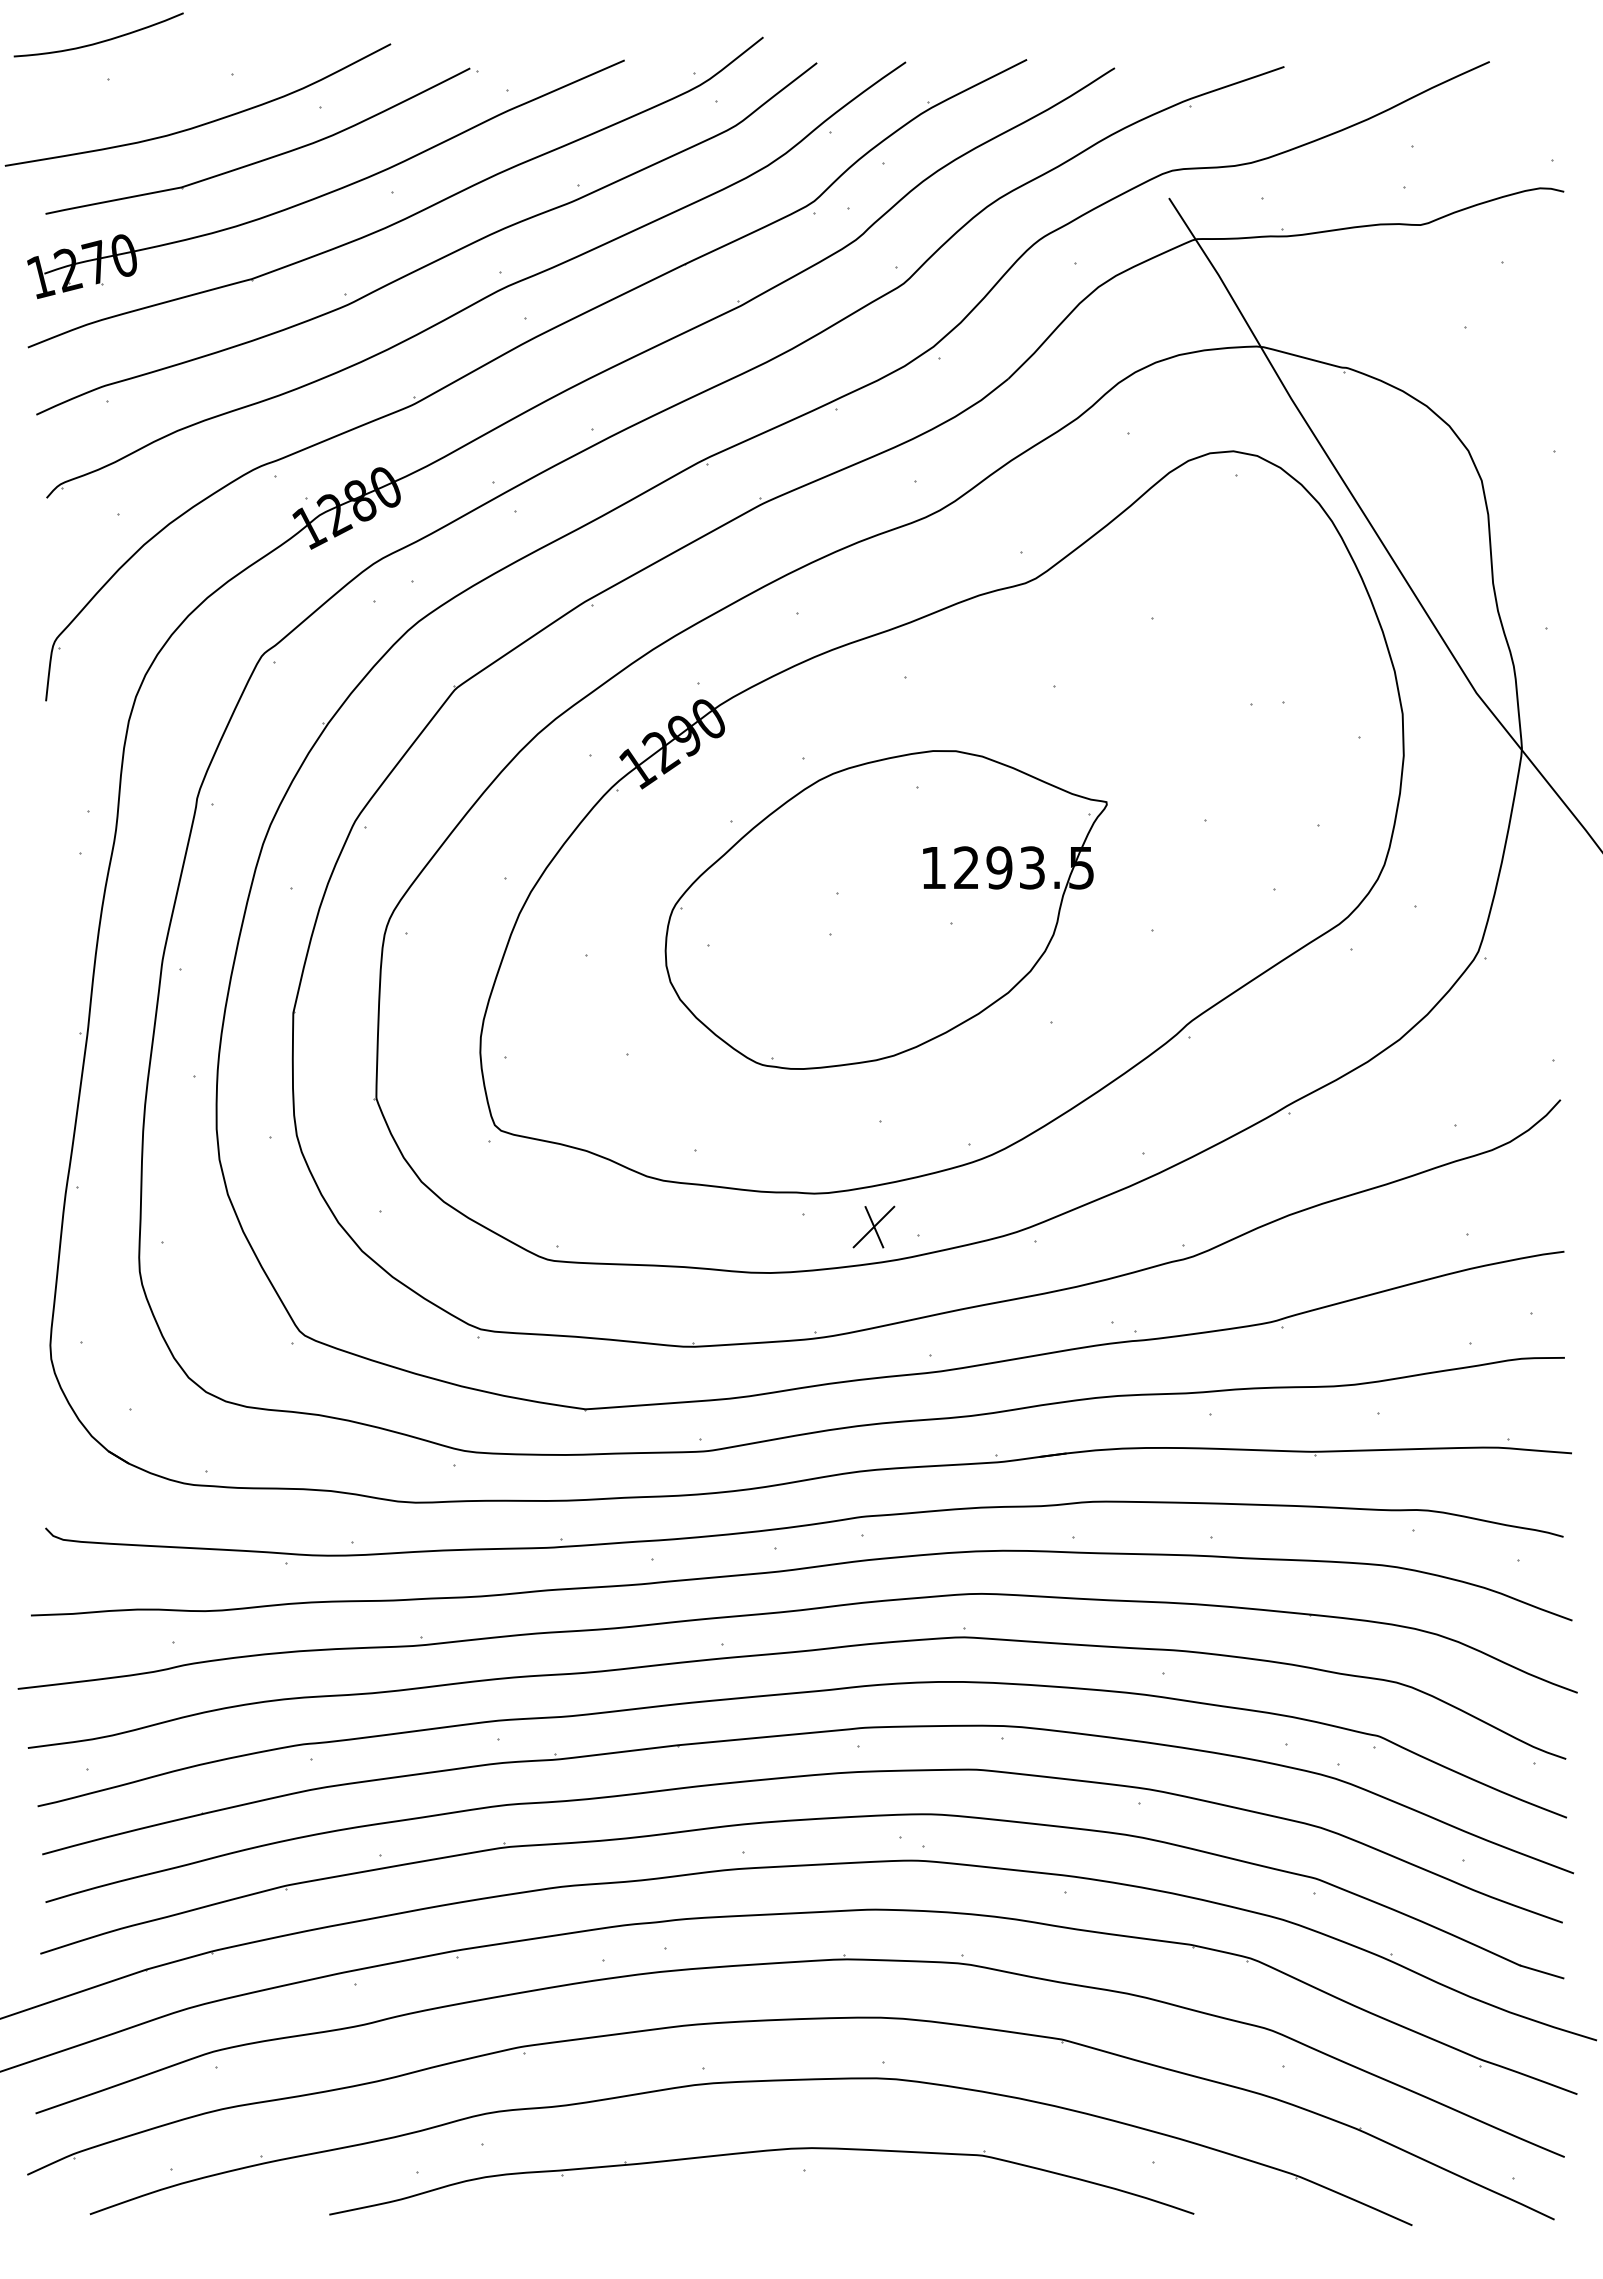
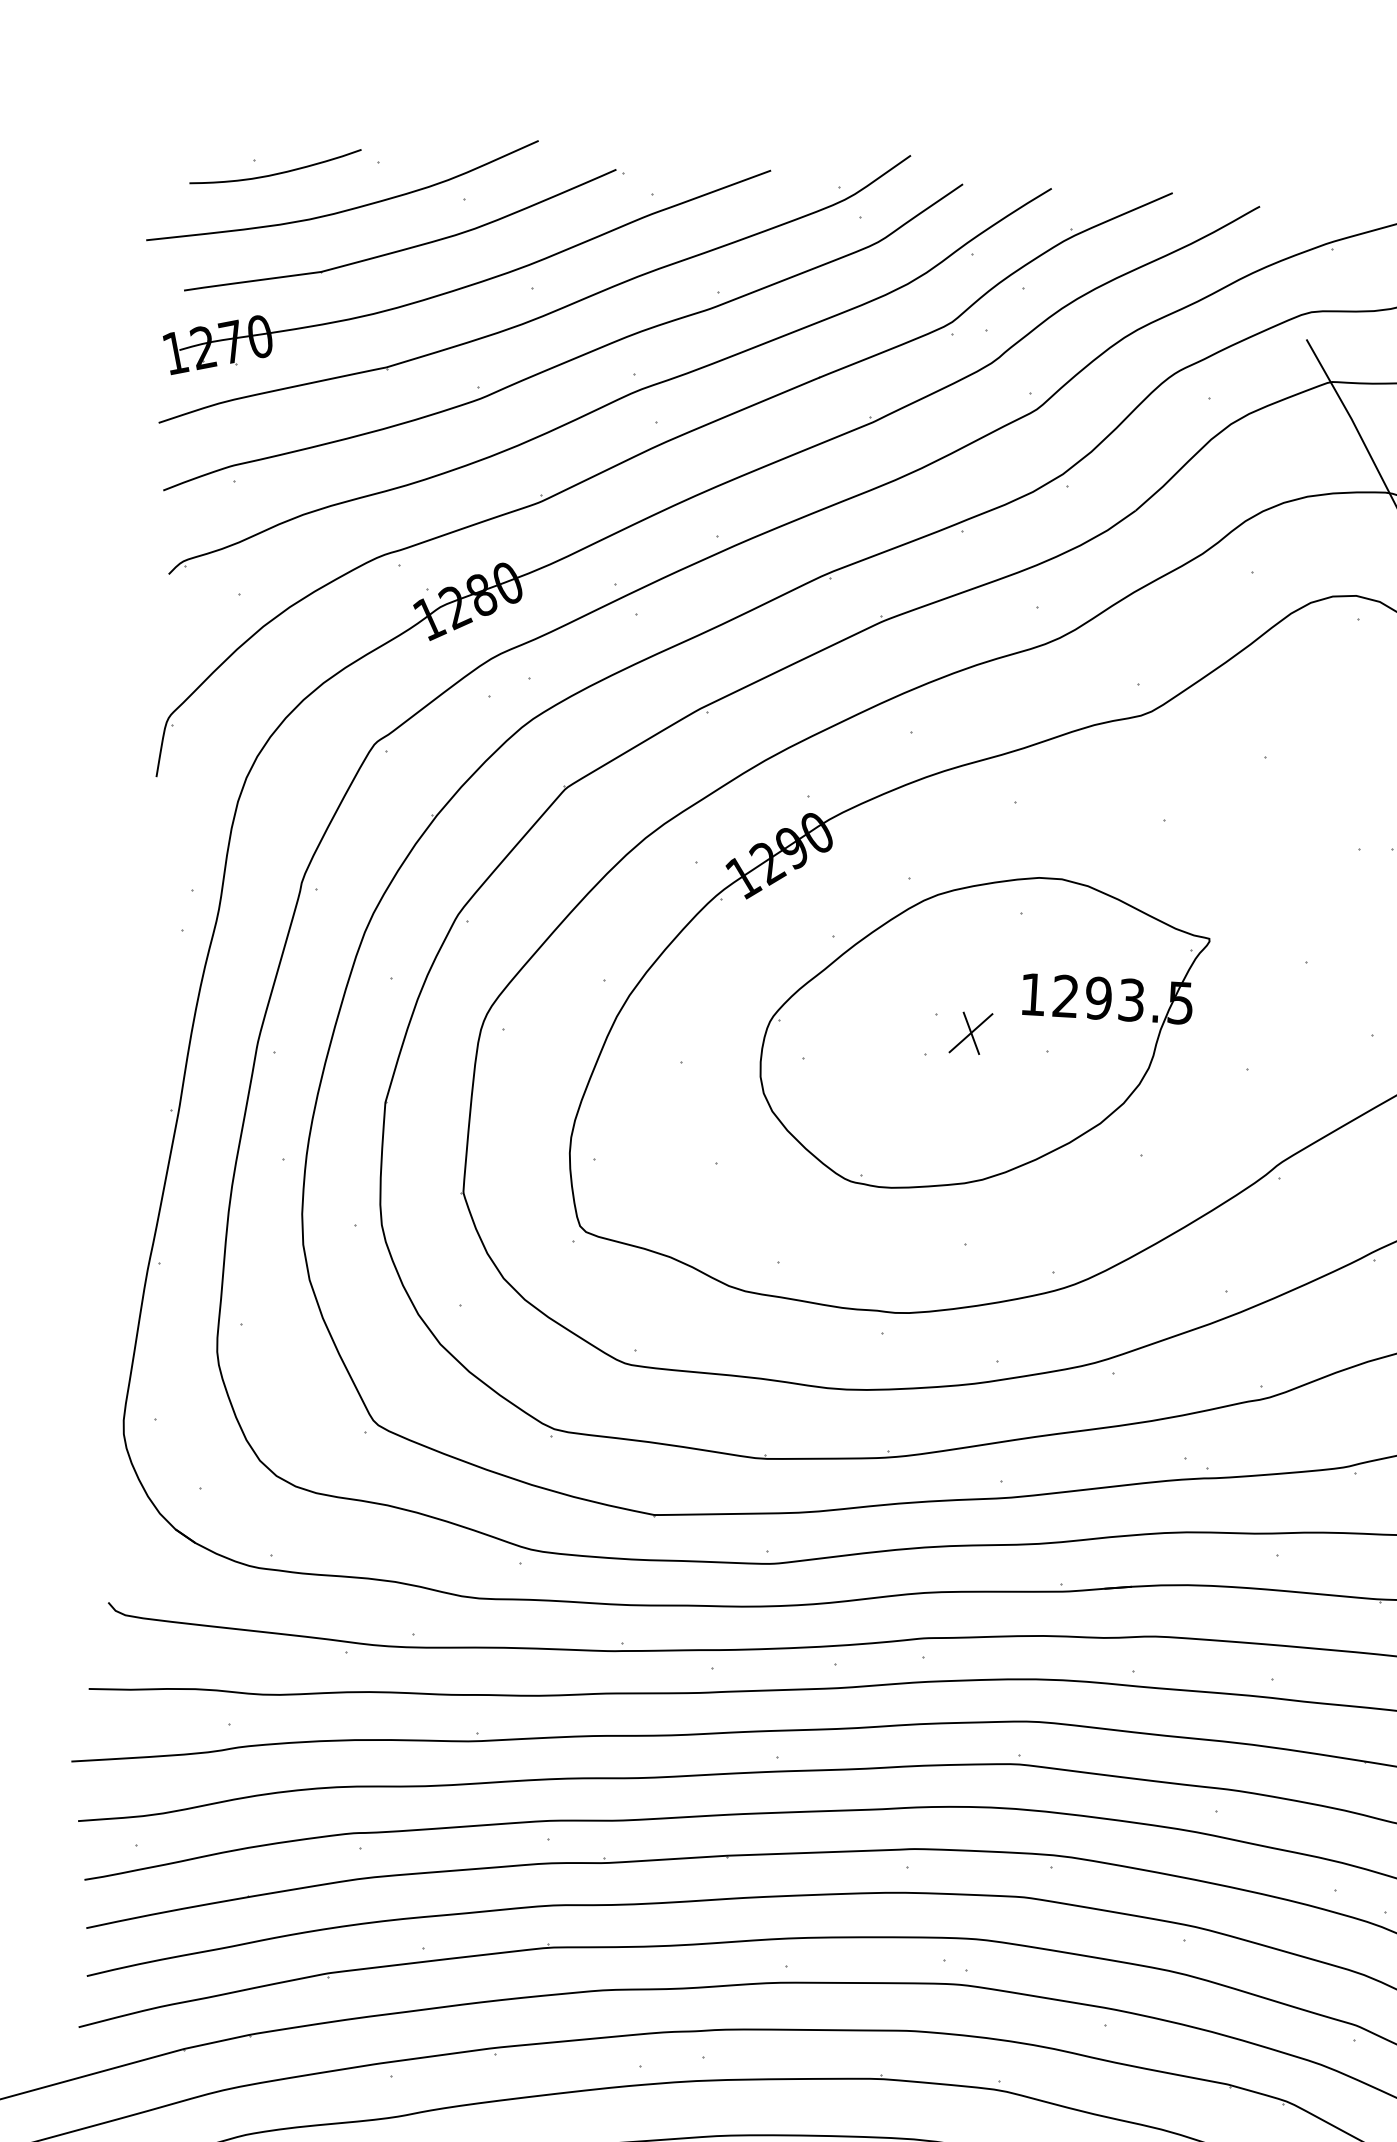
curve: (99, 41) -> (275, 173), moved
part: (873, 1226) -> (970, 1032), moved

